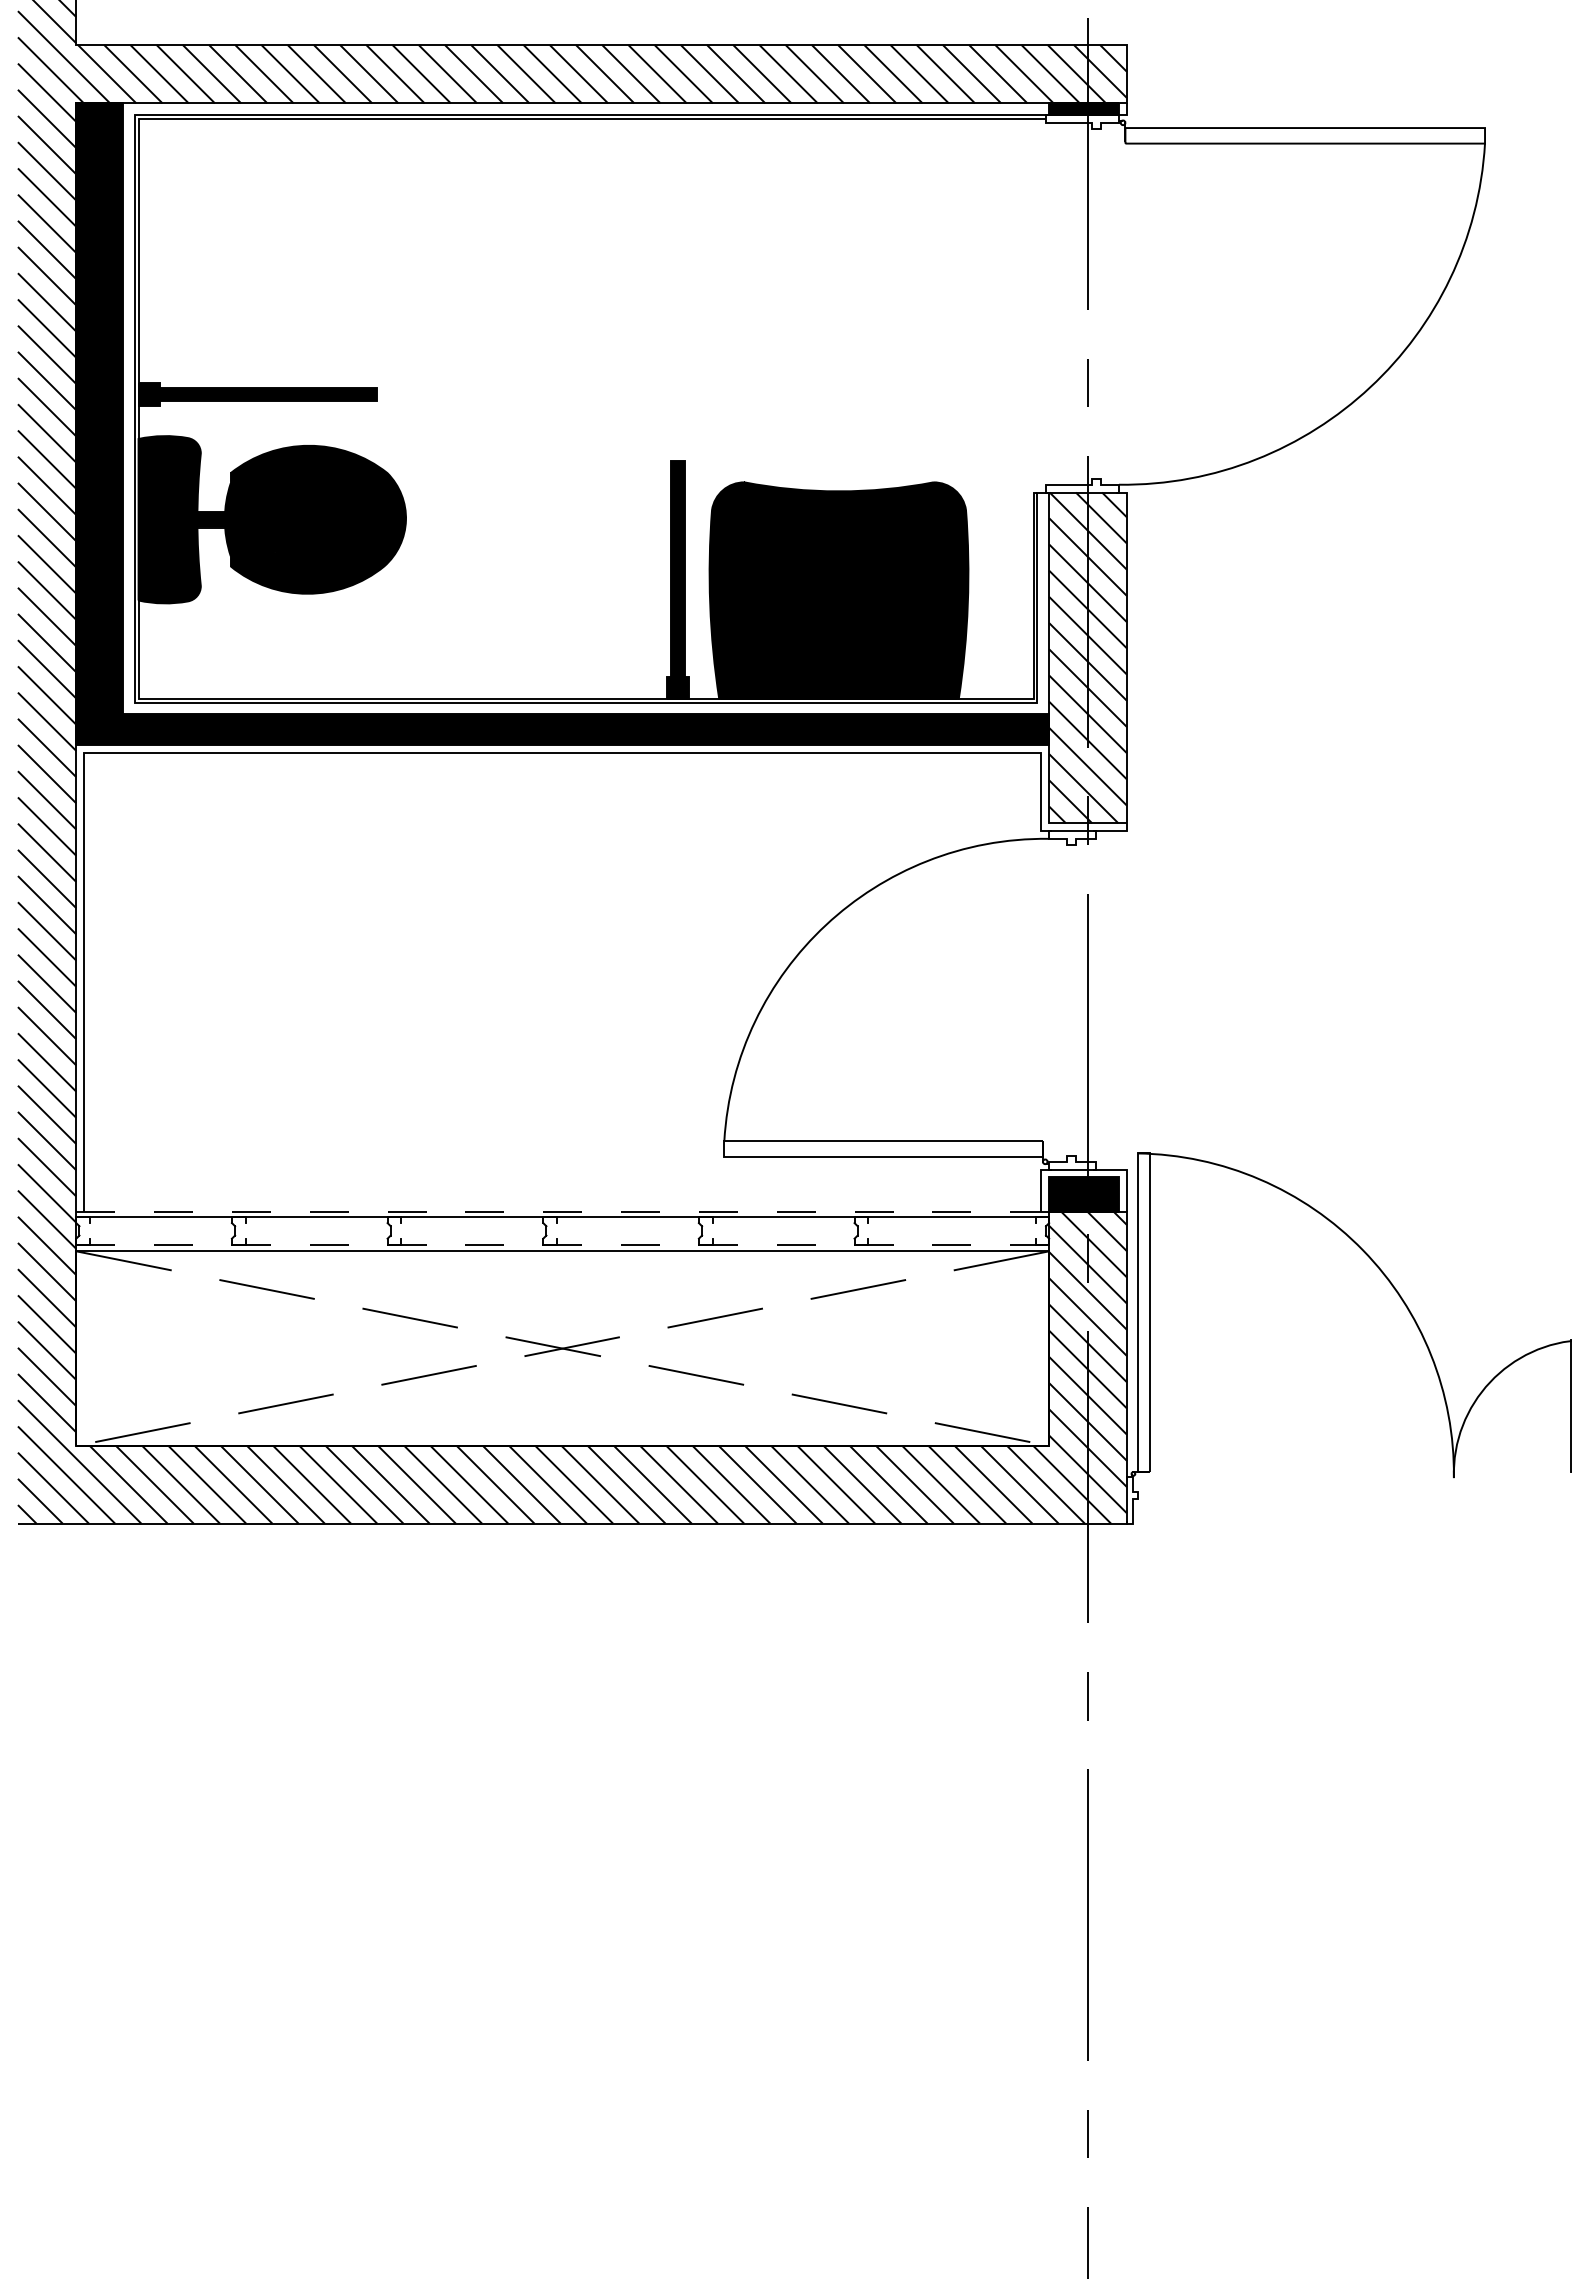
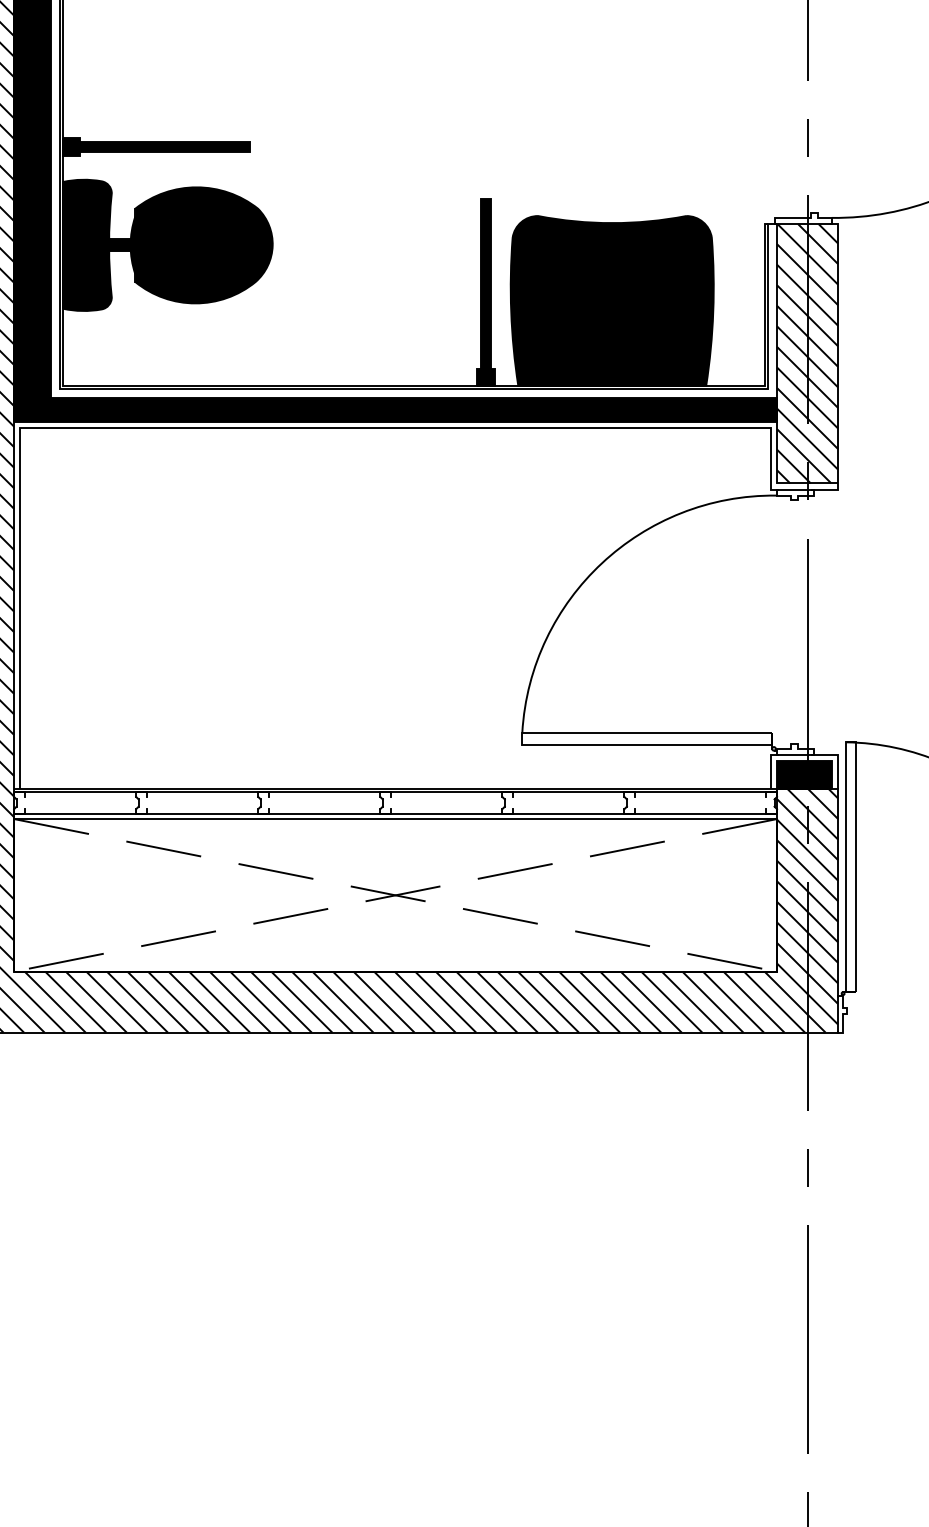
line: (563, 1212) -> (396, 788), dashed -> solid
line: (562, 1244) -> (395, 813), dashed -> solid

